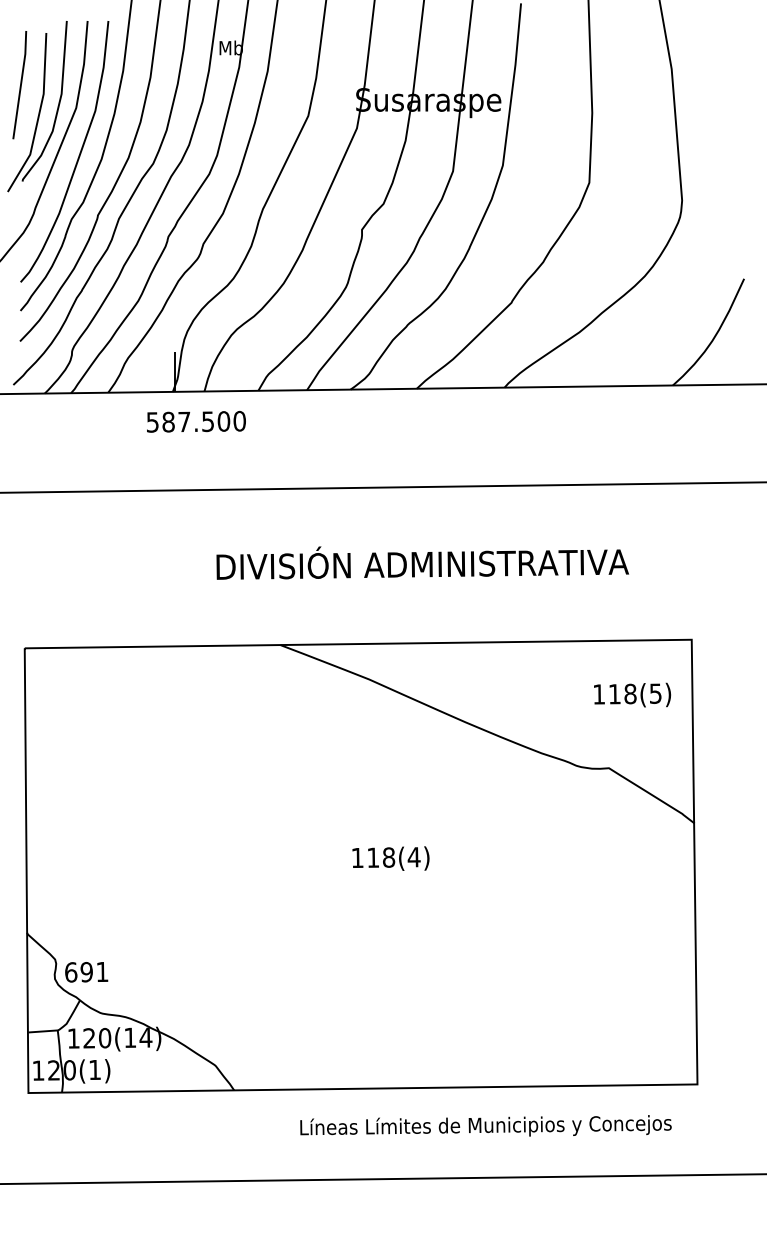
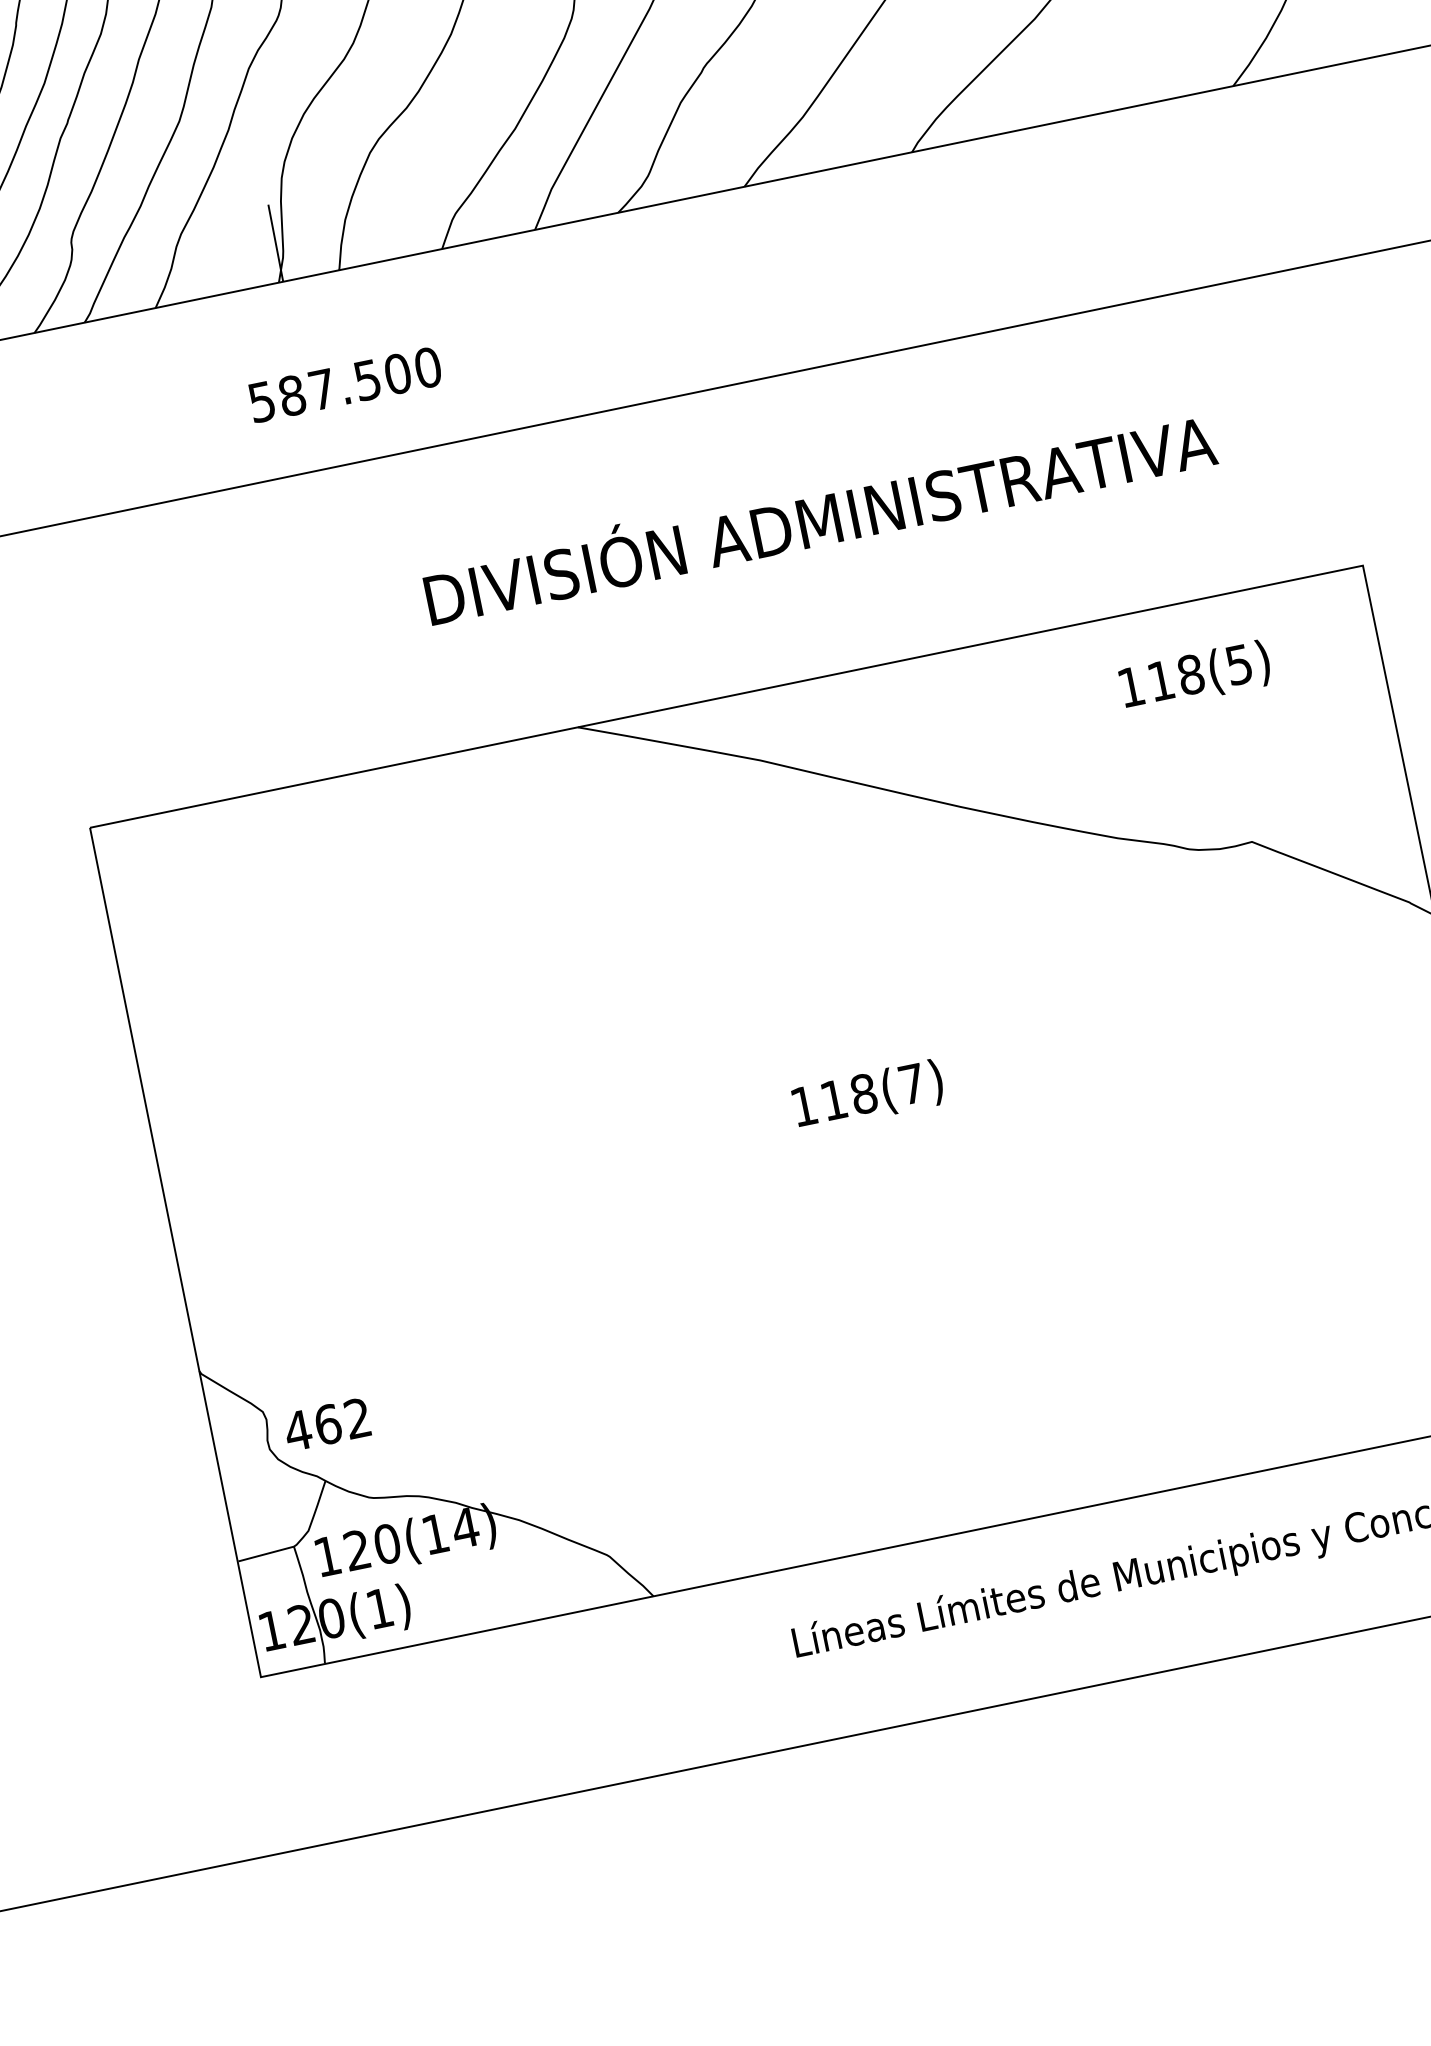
text: (196, 421) -> (345, 384), moved
text: (632, 694) -> (1195, 674), moved
text: (413, 857) -> (910, 1084), 118(4) -> 118(7)
text: (86, 971) -> (327, 1423), 691 -> 462

